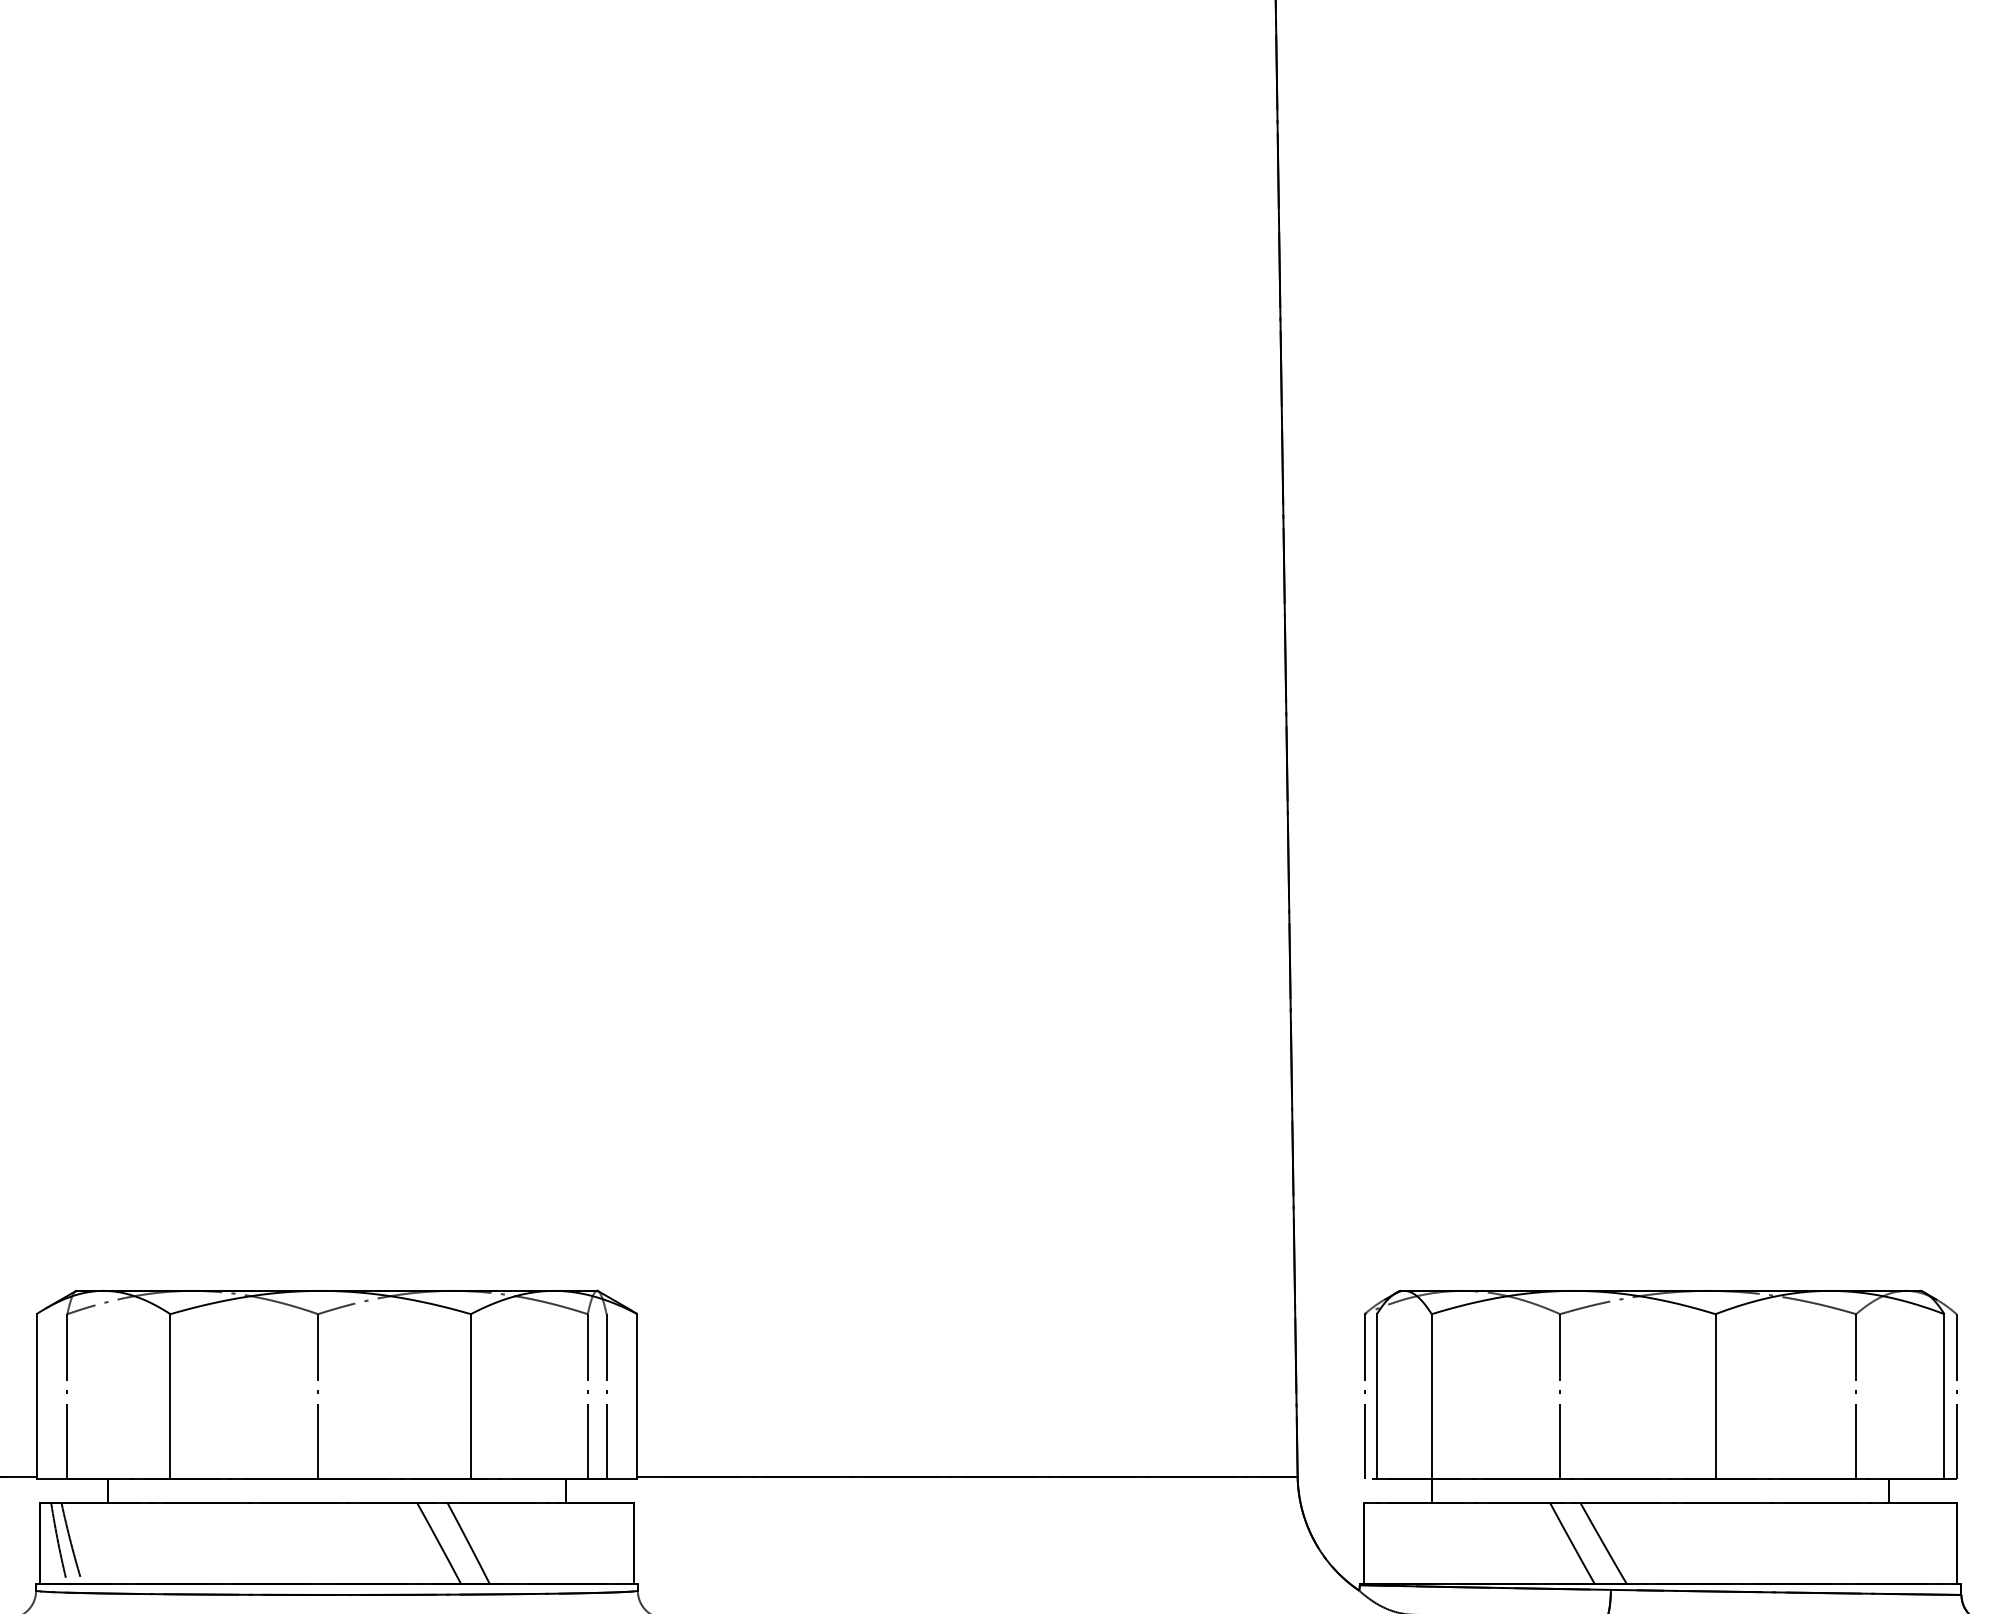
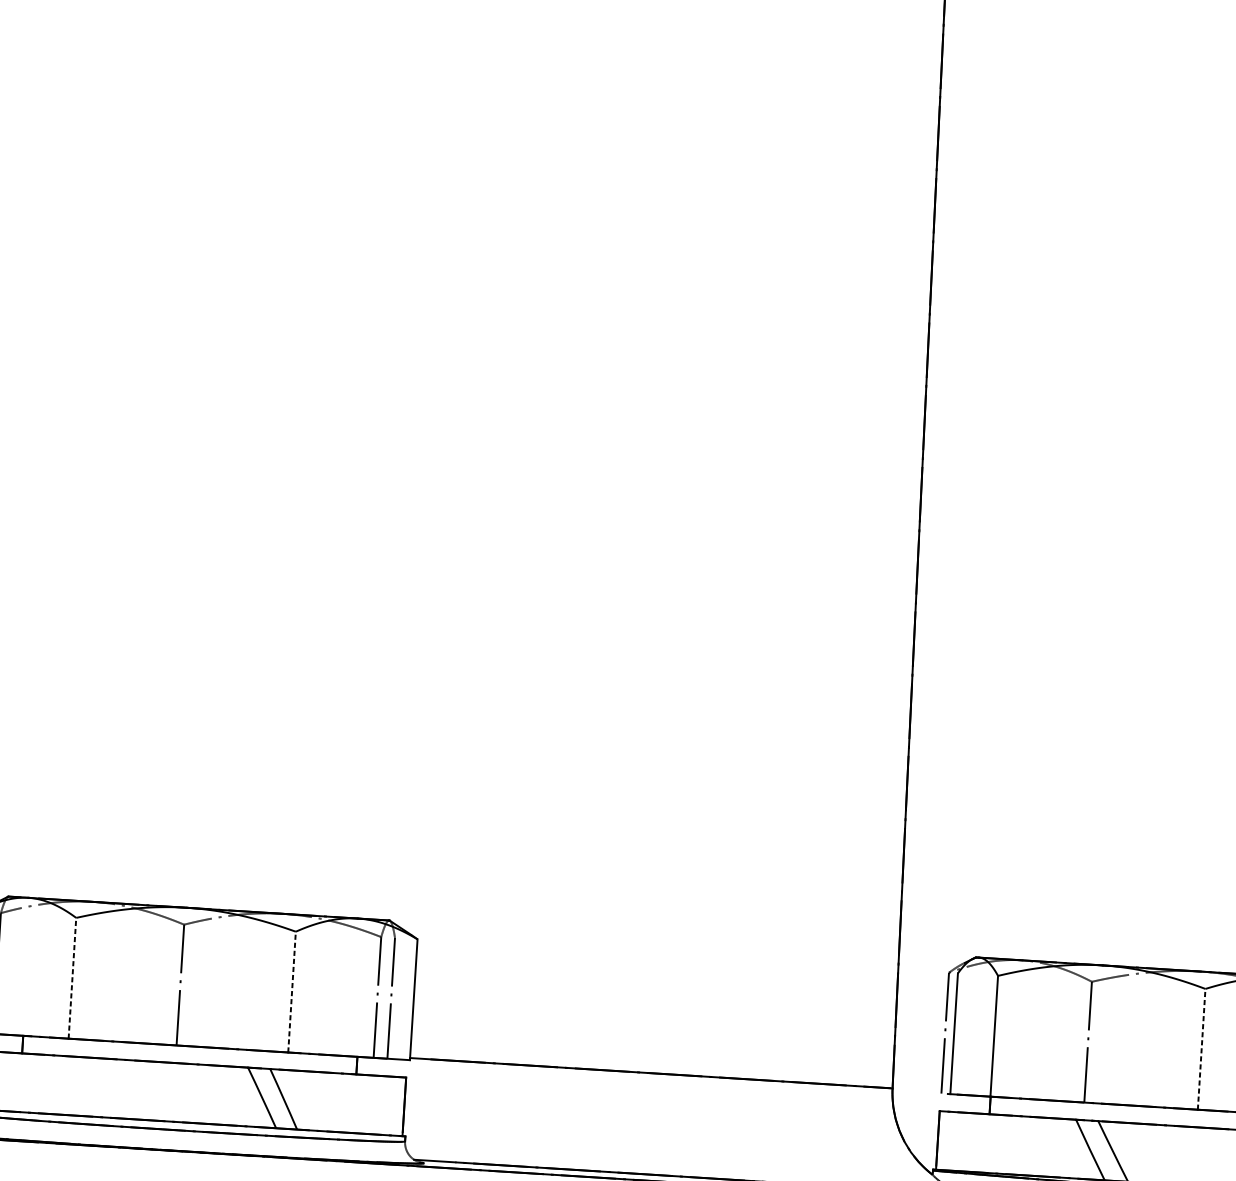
line: (170, 1396) -> (72, 978), solid -> dashed
line: (470, 1396) -> (291, 991), solid -> dashed
line: (1715, 1396) -> (1201, 1049), solid -> dashed

